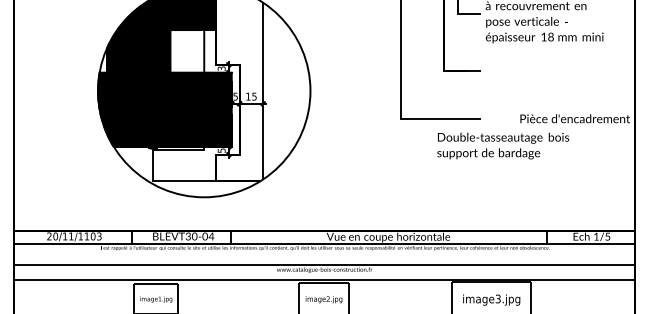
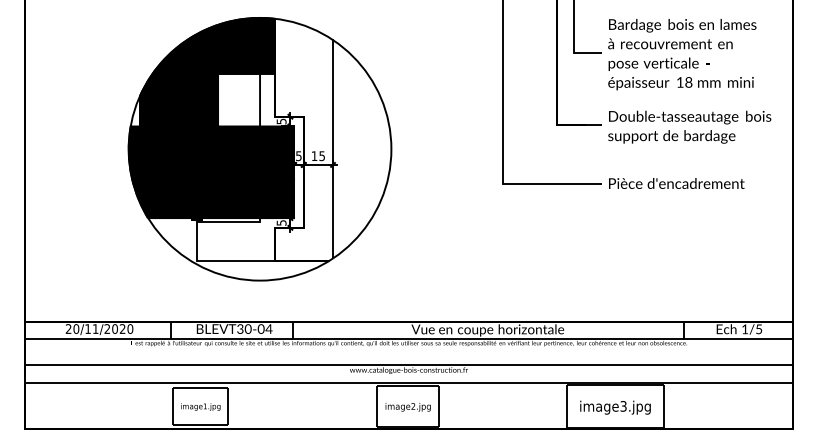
text: (220, 68) -> (280, 121), 3 -> 5
text: (574, 118) -> (676, 183), moved
text: (503, 145) -> (689, 126), moved
text: (89, 236) -> (118, 328), 20/11/1103 -> 20/11/2020

